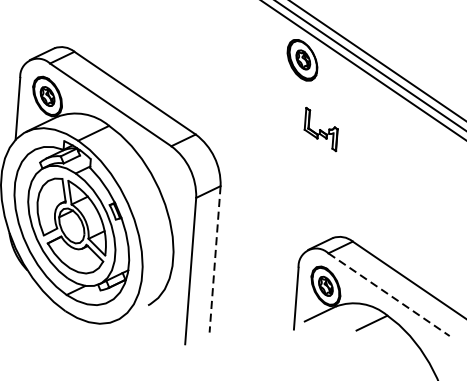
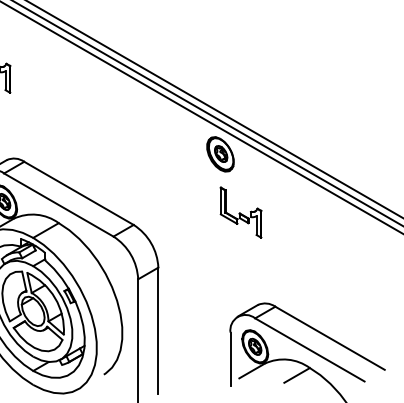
part: (320, 129) -> (240, 212), size x1.43
line: (215, 260) -> (158, 331), dashed -> solid
line: (389, 295) -> (310, 350), dashed -> solid

